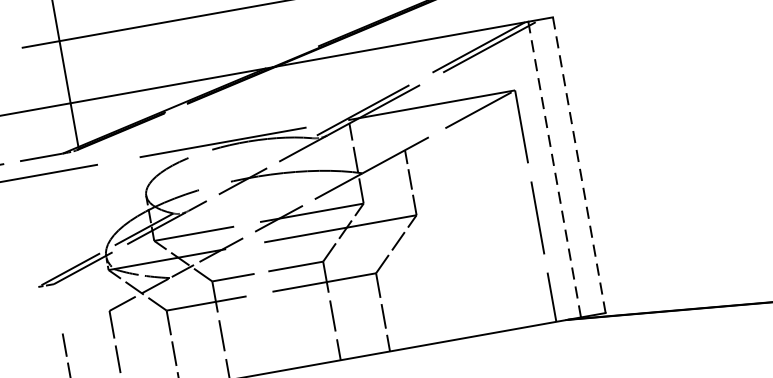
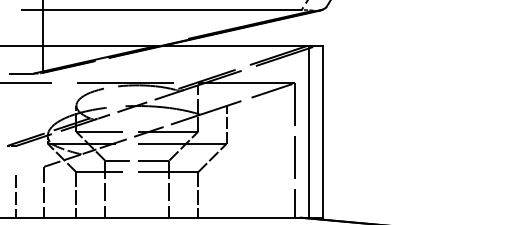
line: (579, 164) -> (323, 131), dashed -> solid
line: (553, 169) -> (308, 131), dashed -> solid

